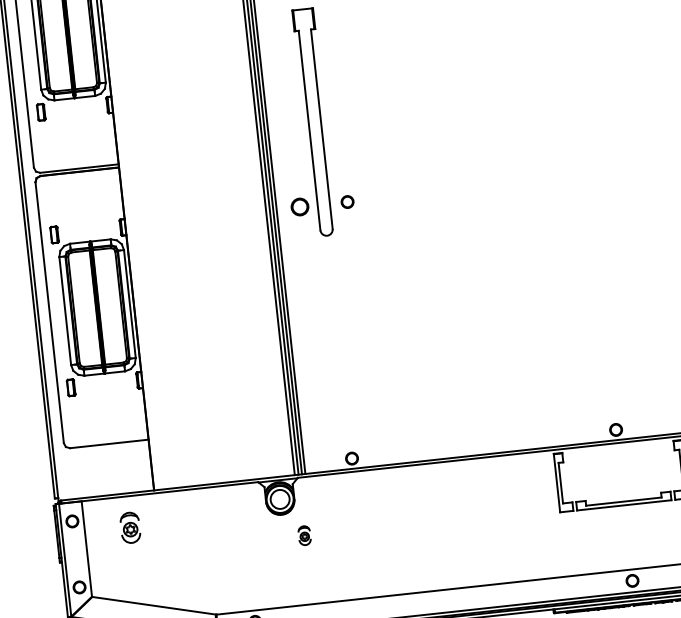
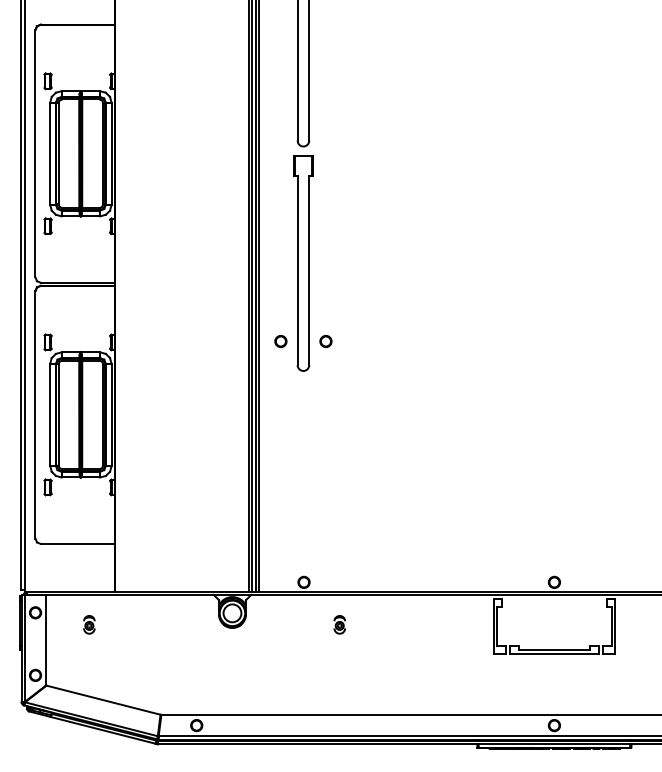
circle: (299, 207) -> (280, 341), size x0.71
part: (130, 527) -> (89, 624), size x0.62
part: (304, 535) -> (339, 624), moved

